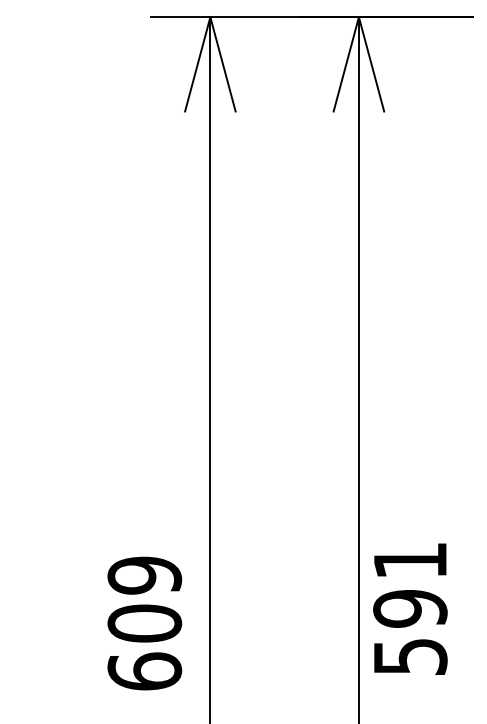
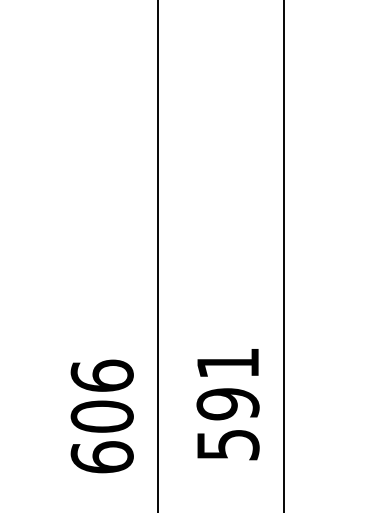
text: (144, 575) -> (102, 375), 609 -> 606
text: (410, 608) -> (228, 403), moved

